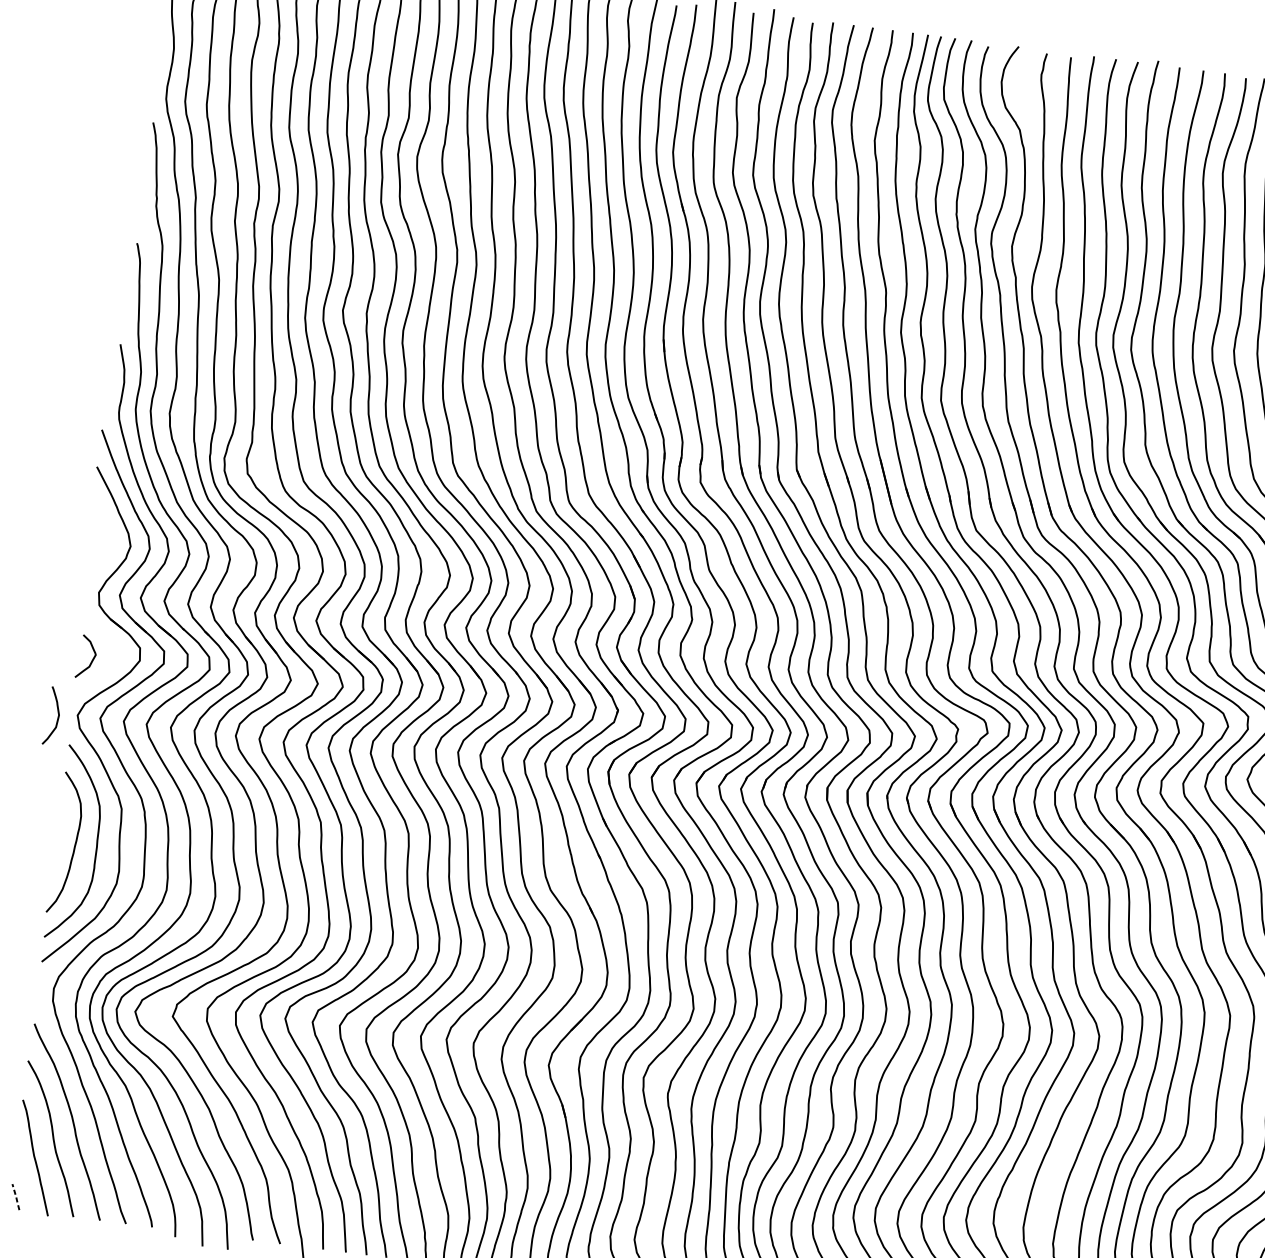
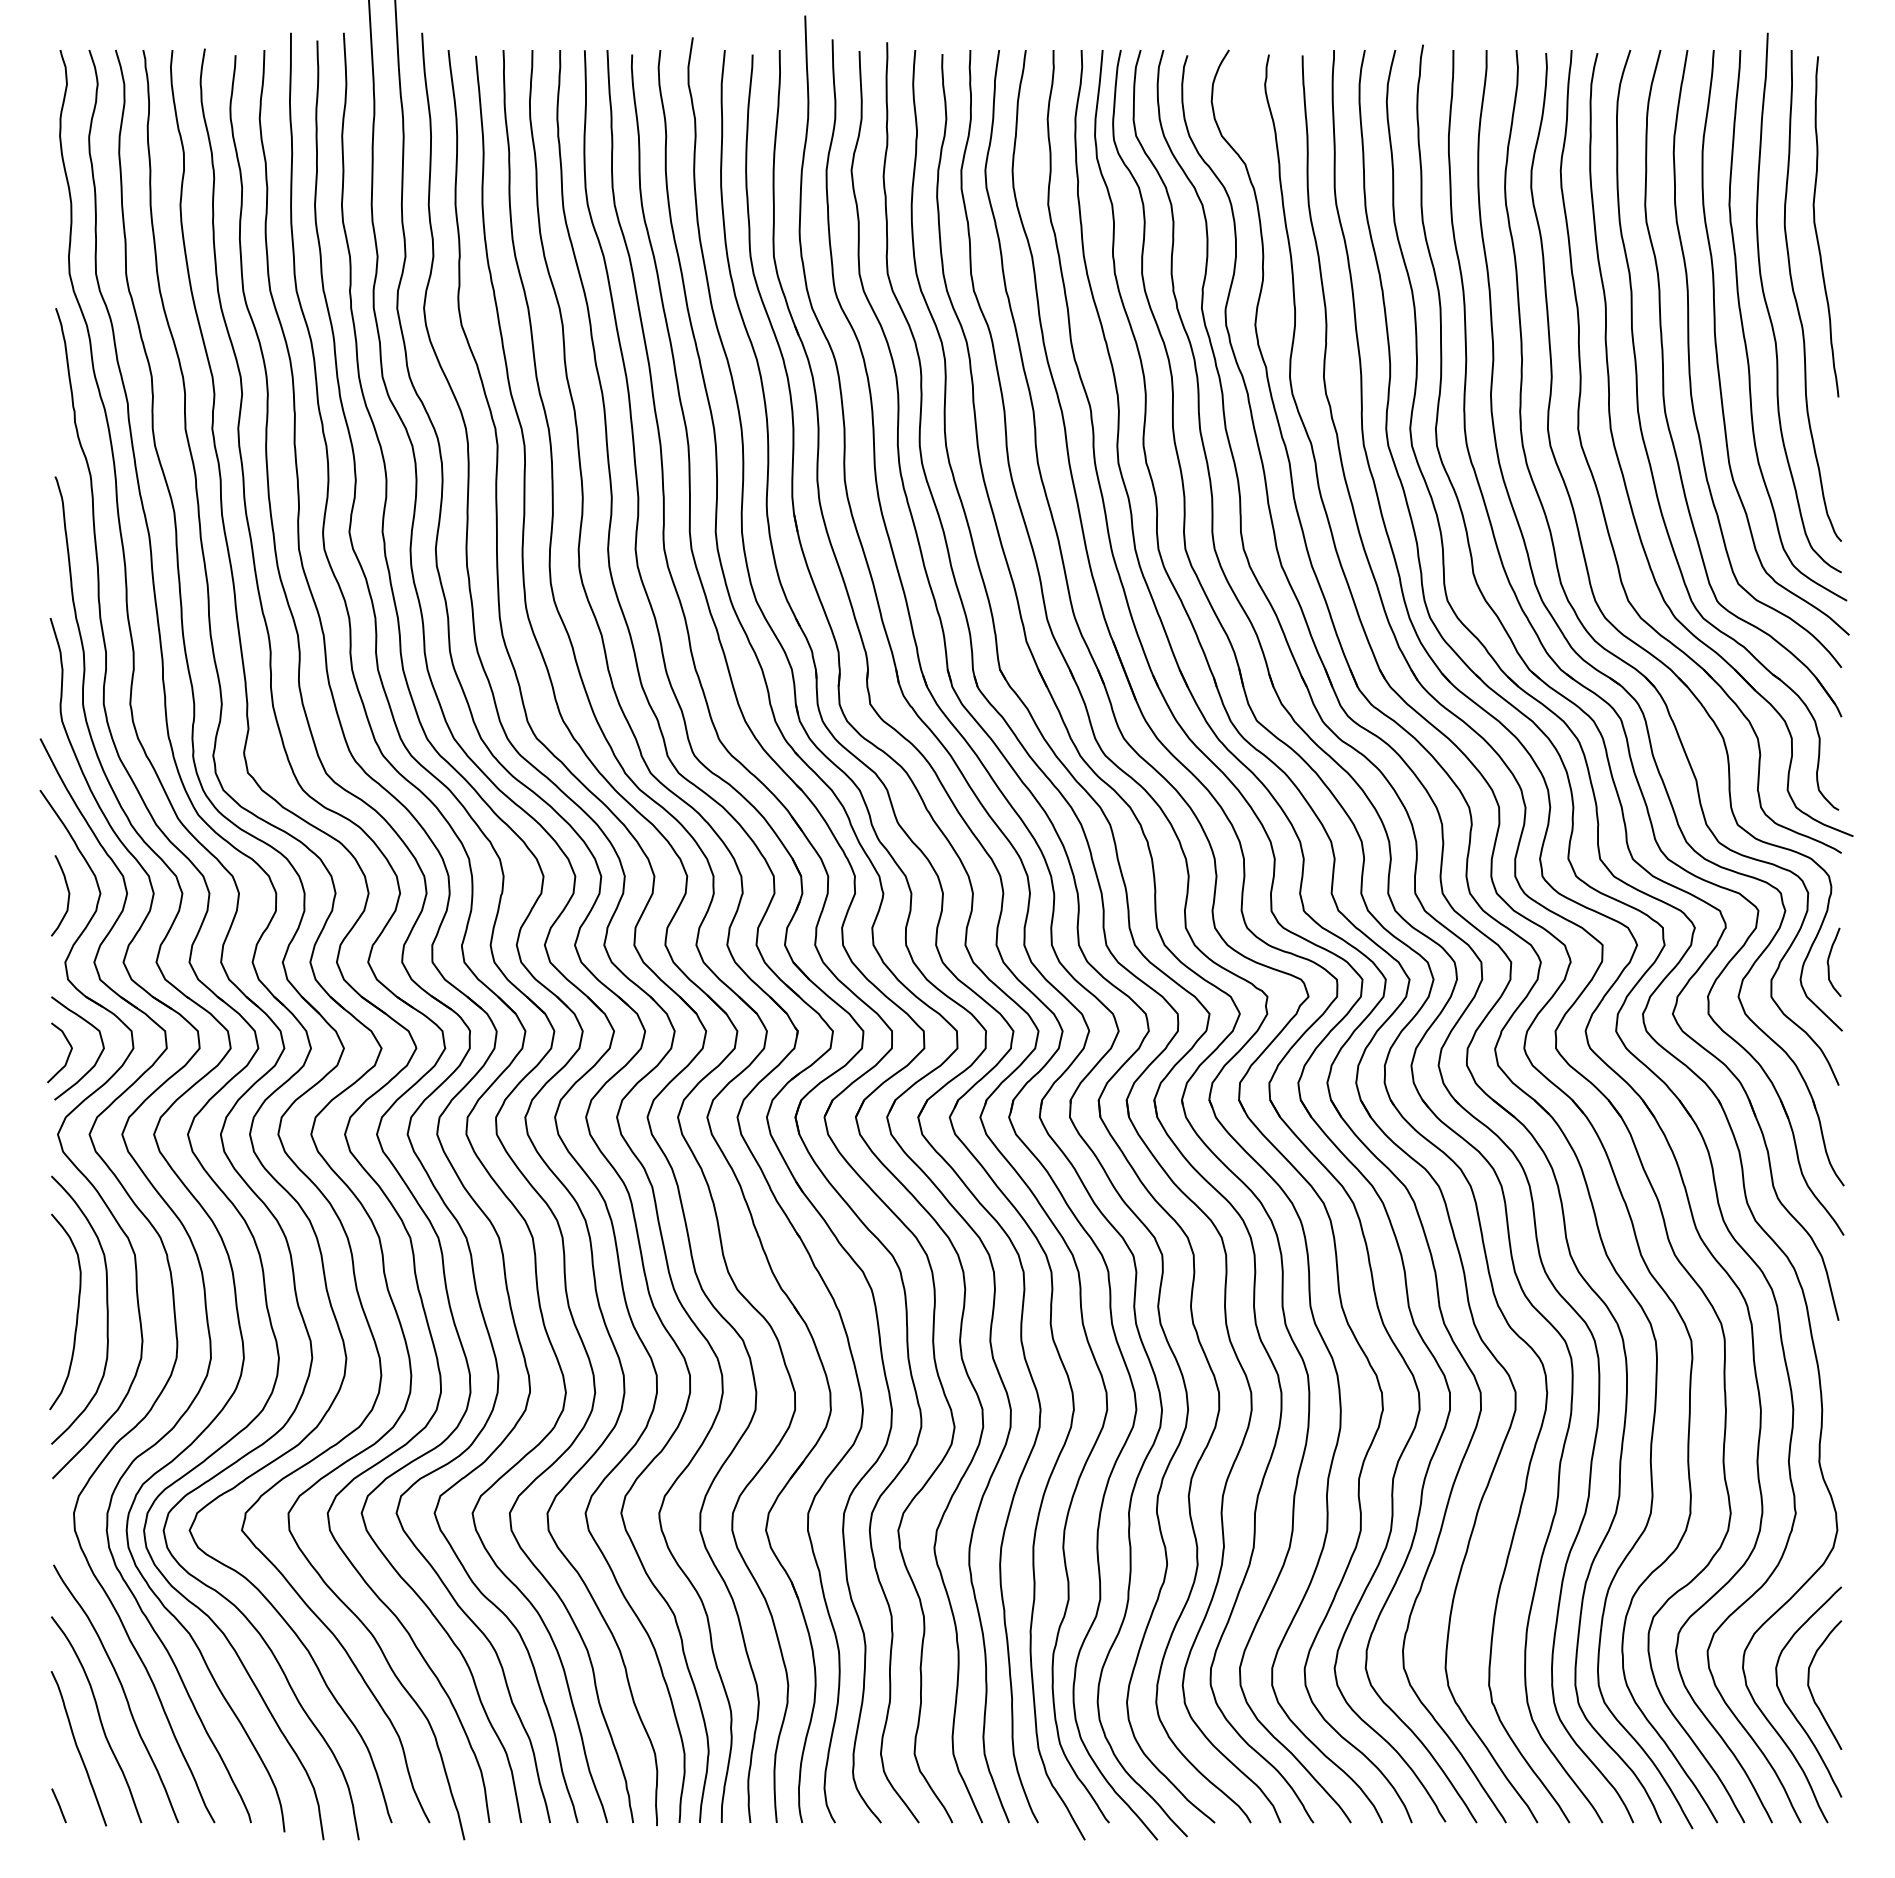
curve: (112, 665) -> (96, 1059), added
curve: (58, 716) -> (68, 895), moved
line: (16, 1196) -> (59, 1805), dashed -> solid

